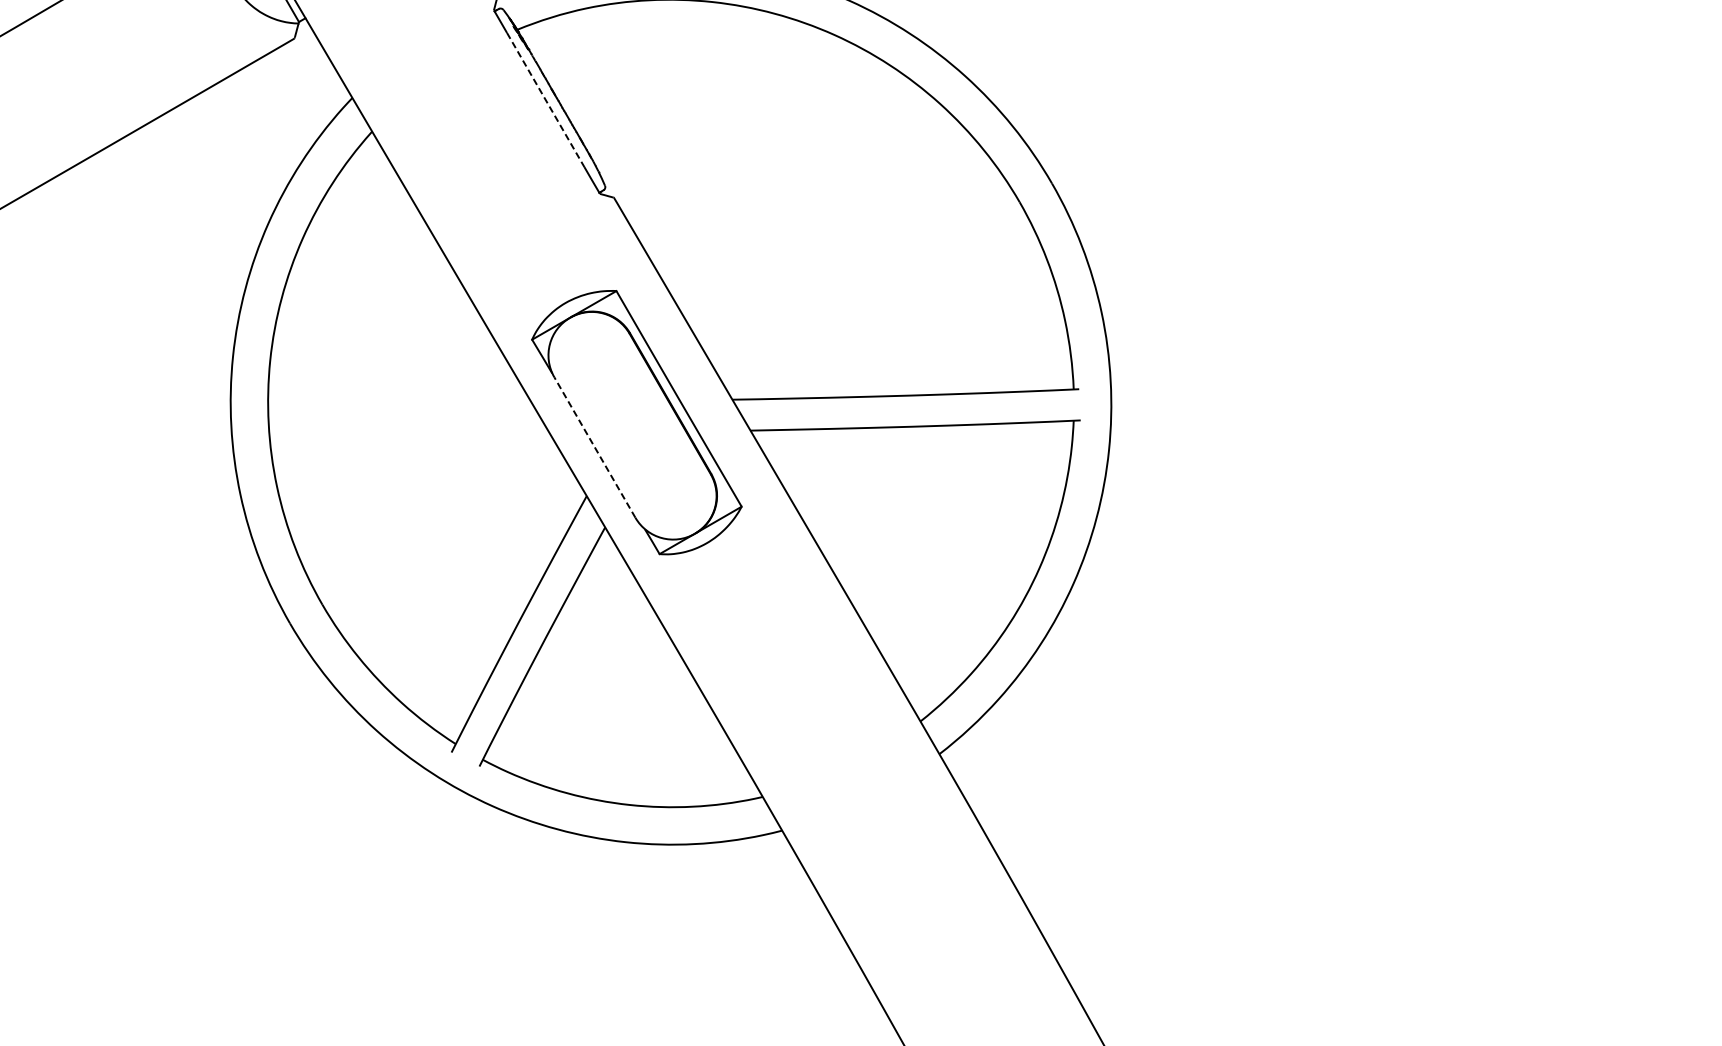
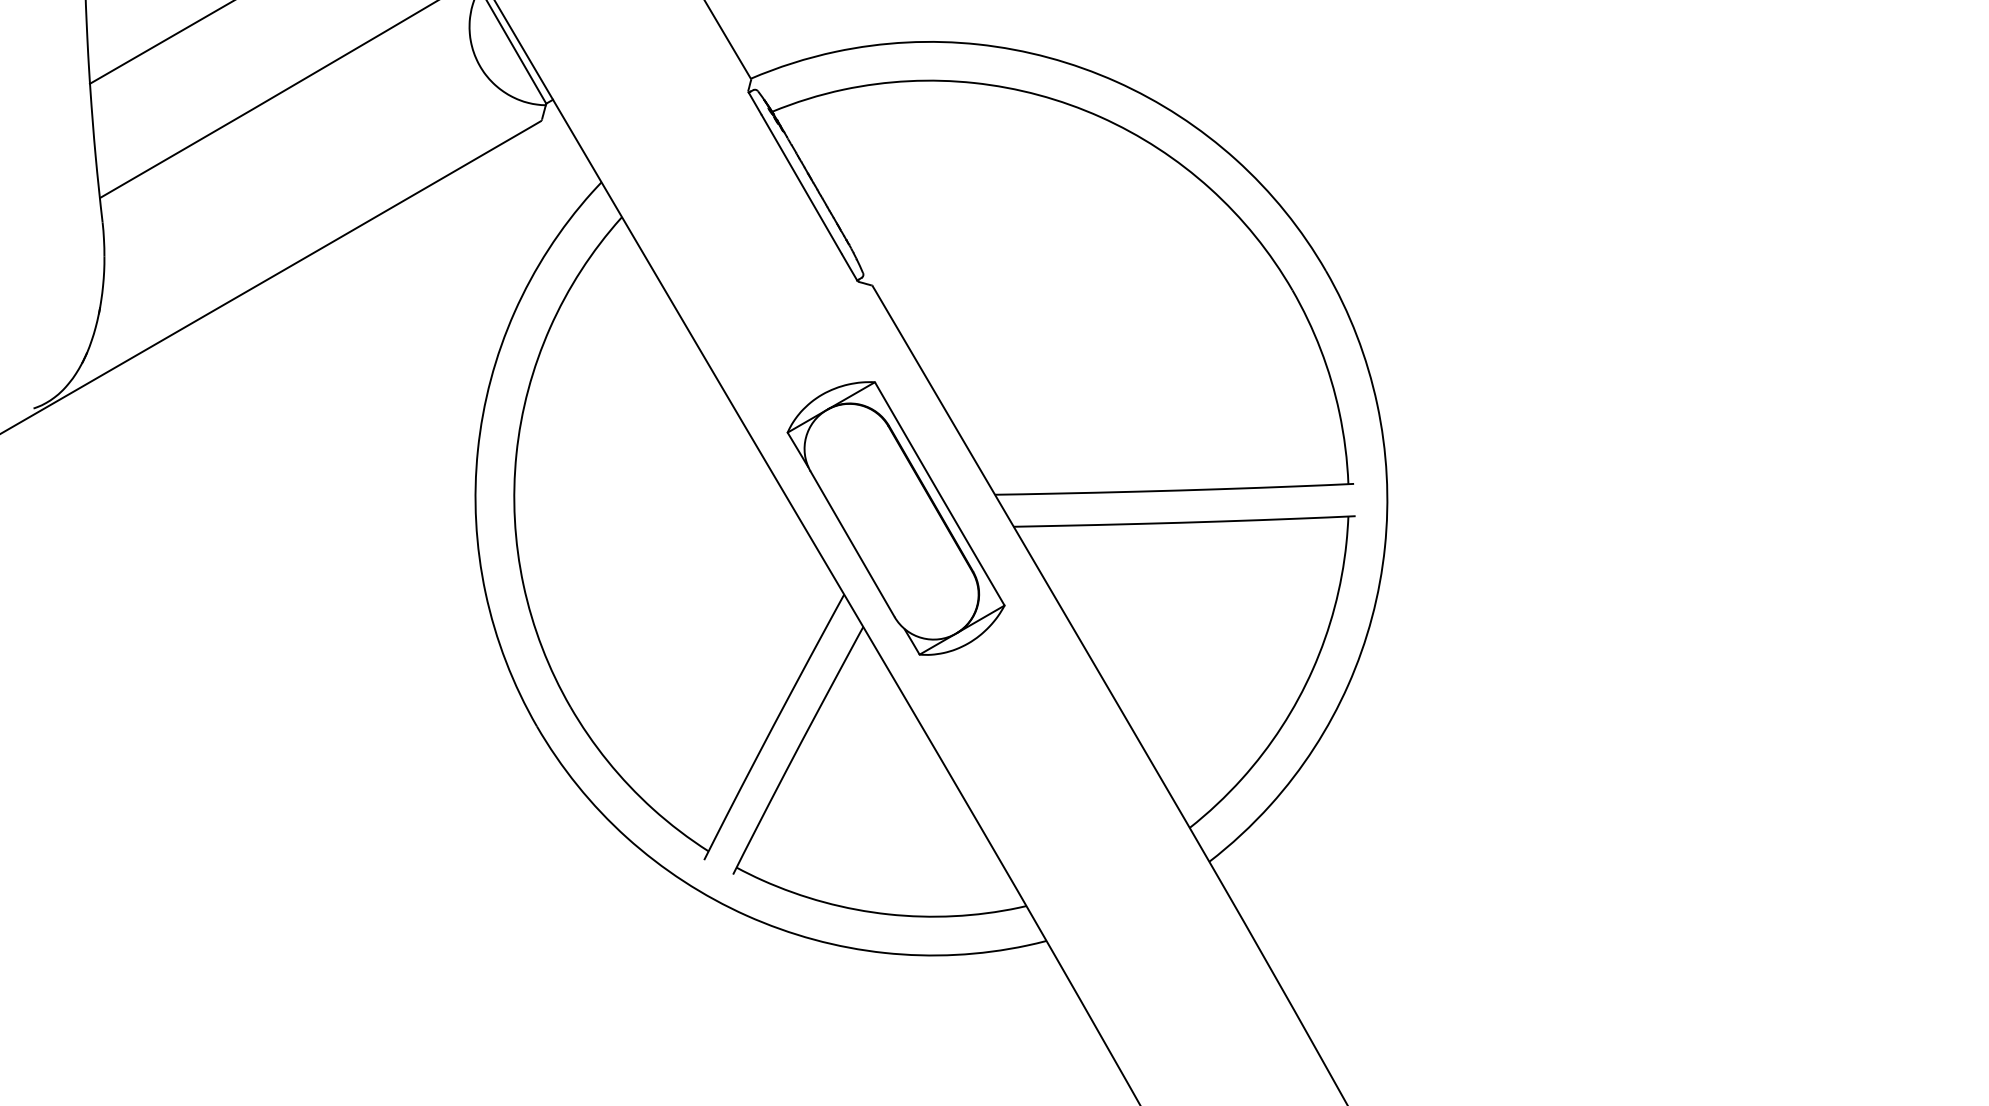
line: (545, 100) -> (801, 184), dashed -> solid
line: (594, 447) -> (852, 544), dashed -> solid

